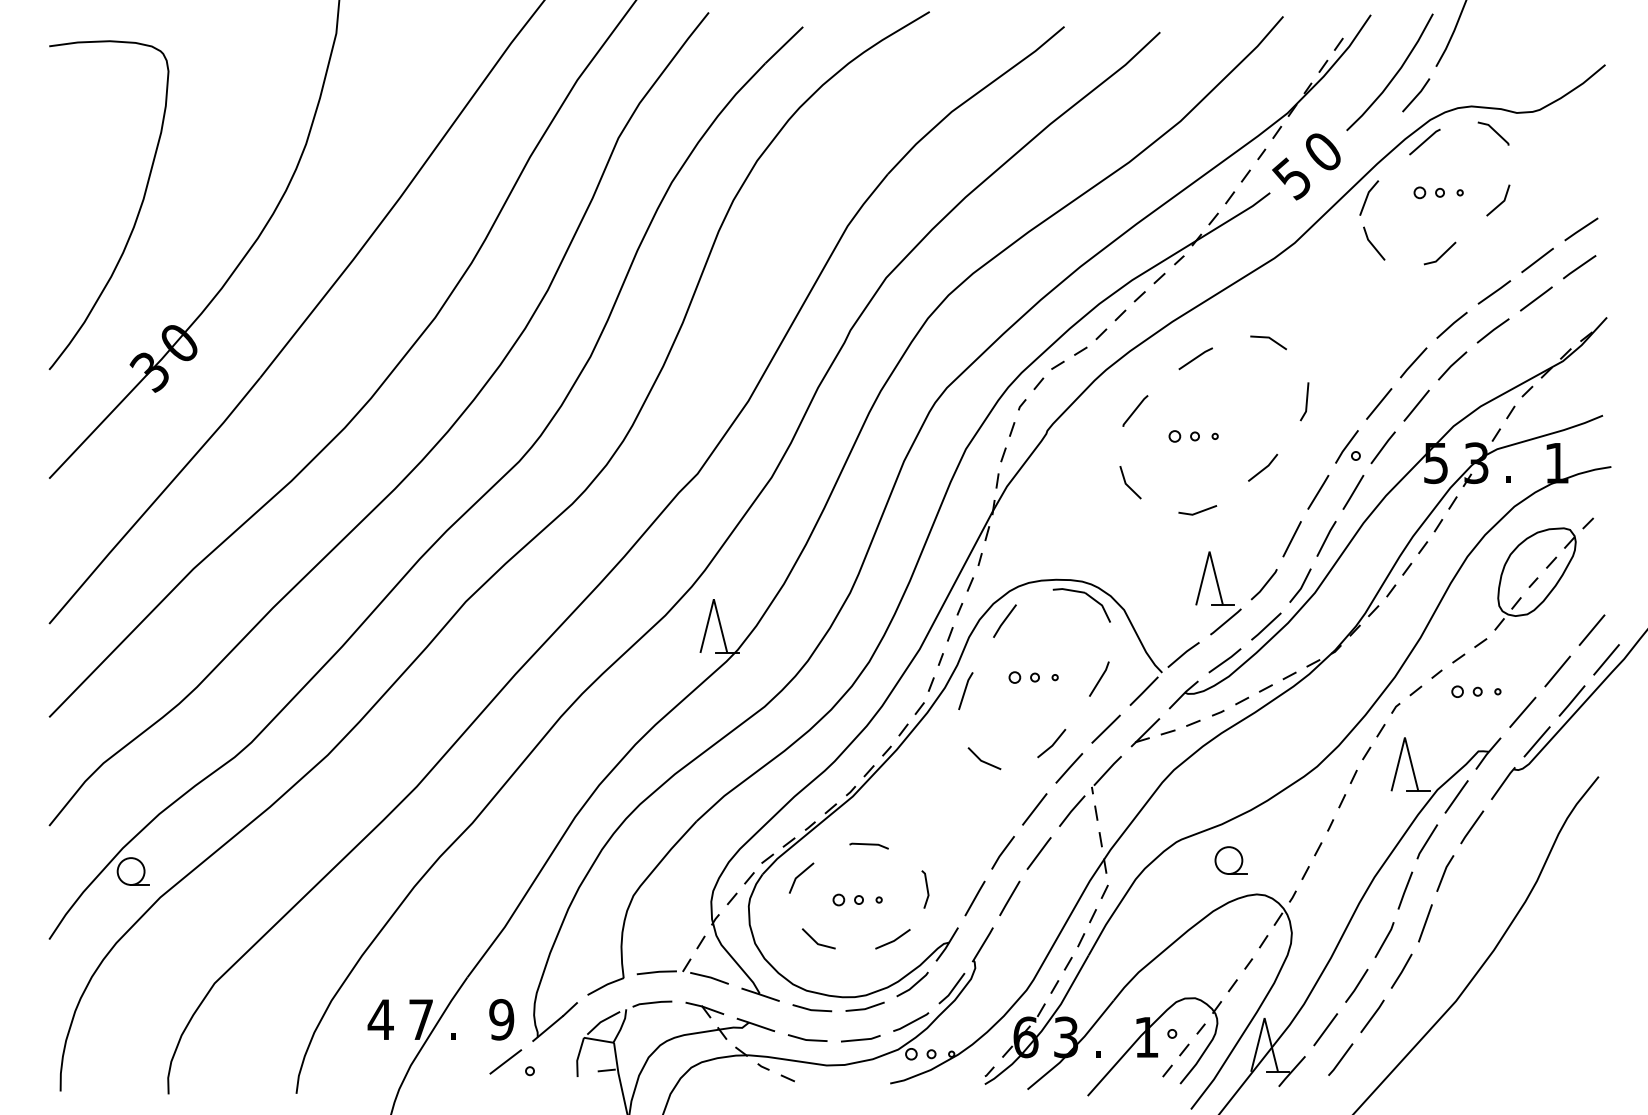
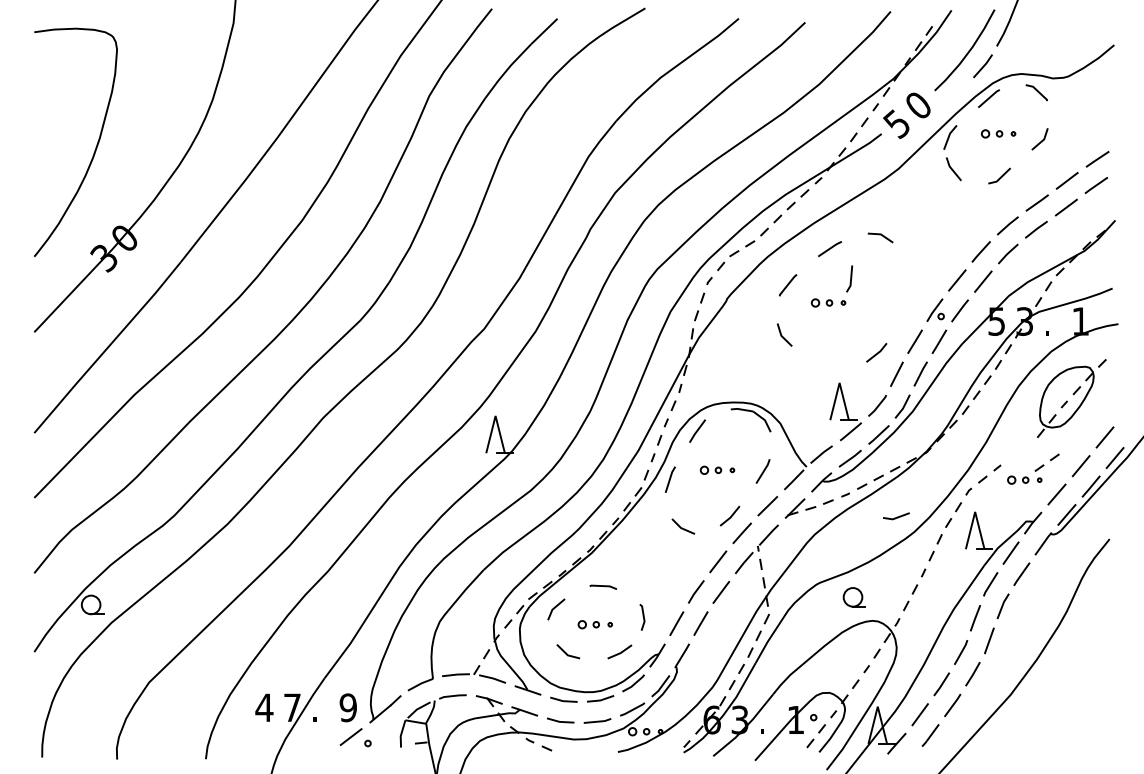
line: (1305, 401) -> (850, 278), moved
line: (1264, 467) -> (877, 352), moved
line: (1199, 510) -> (897, 516), moved
part: (1468, 650) -> (1046, 462), moved

